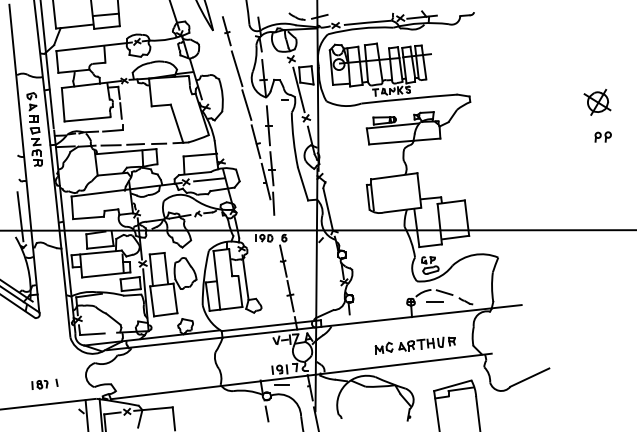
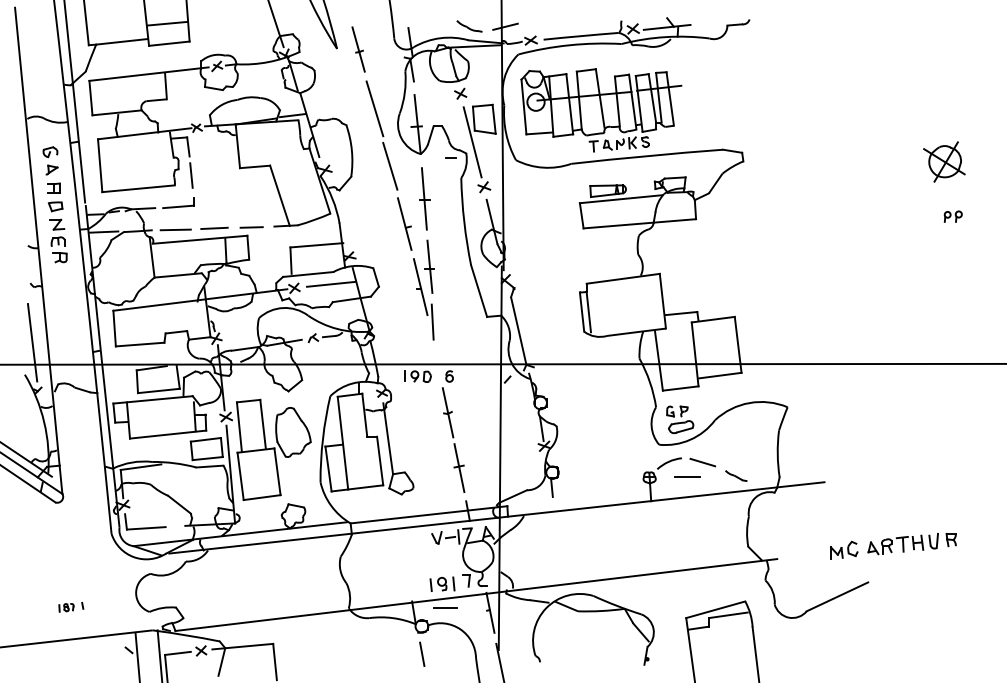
part: (602, 136) -> (952, 215), size x0.7
part: (414, 345) -> (892, 546), moved
part: (44, 383) -> (70, 606), size x0.6

